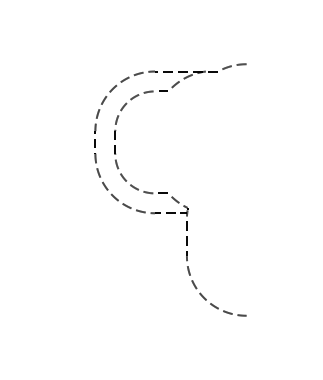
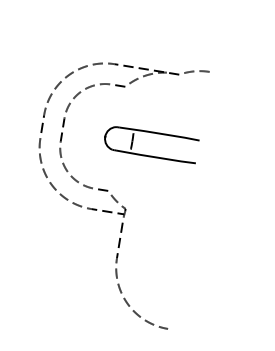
part: (201, 131) -> (152, 133), added

